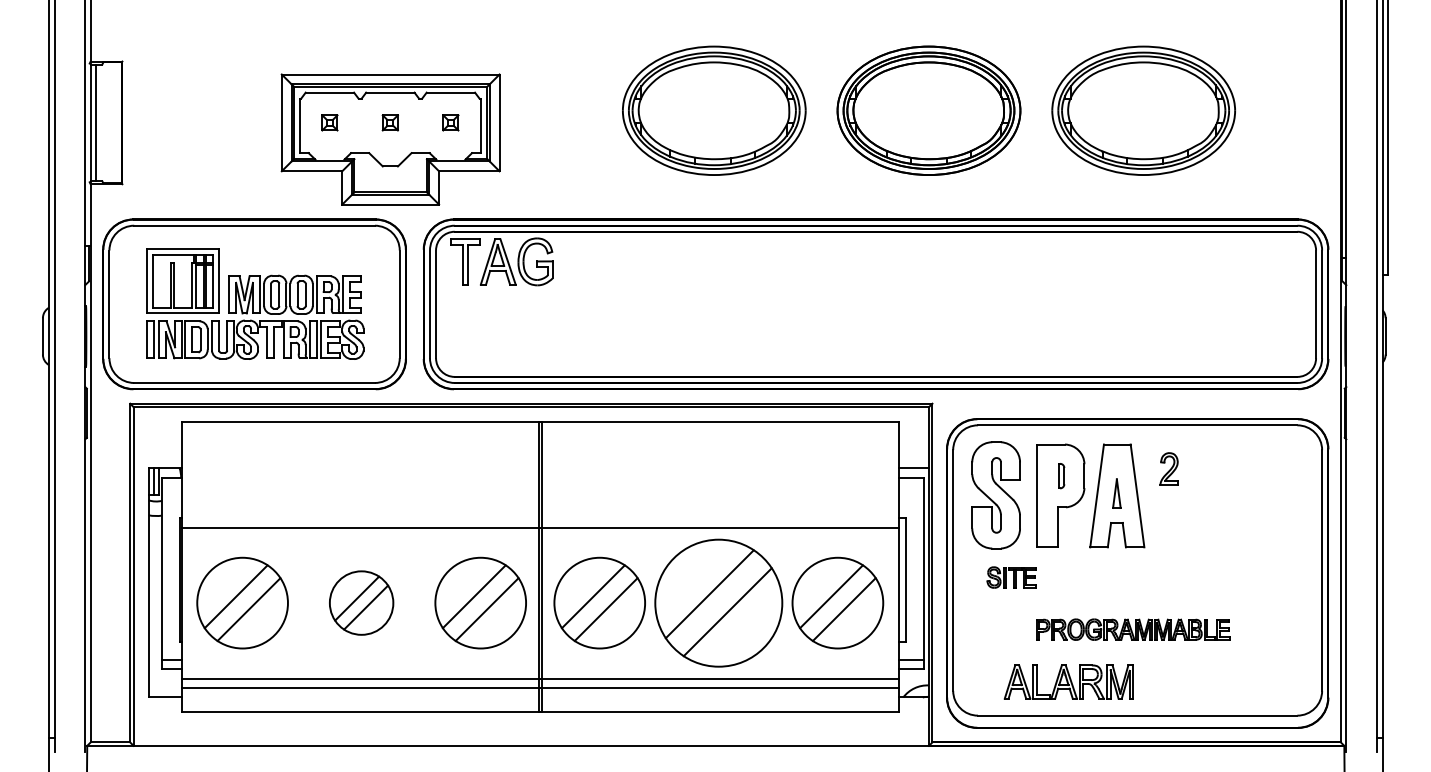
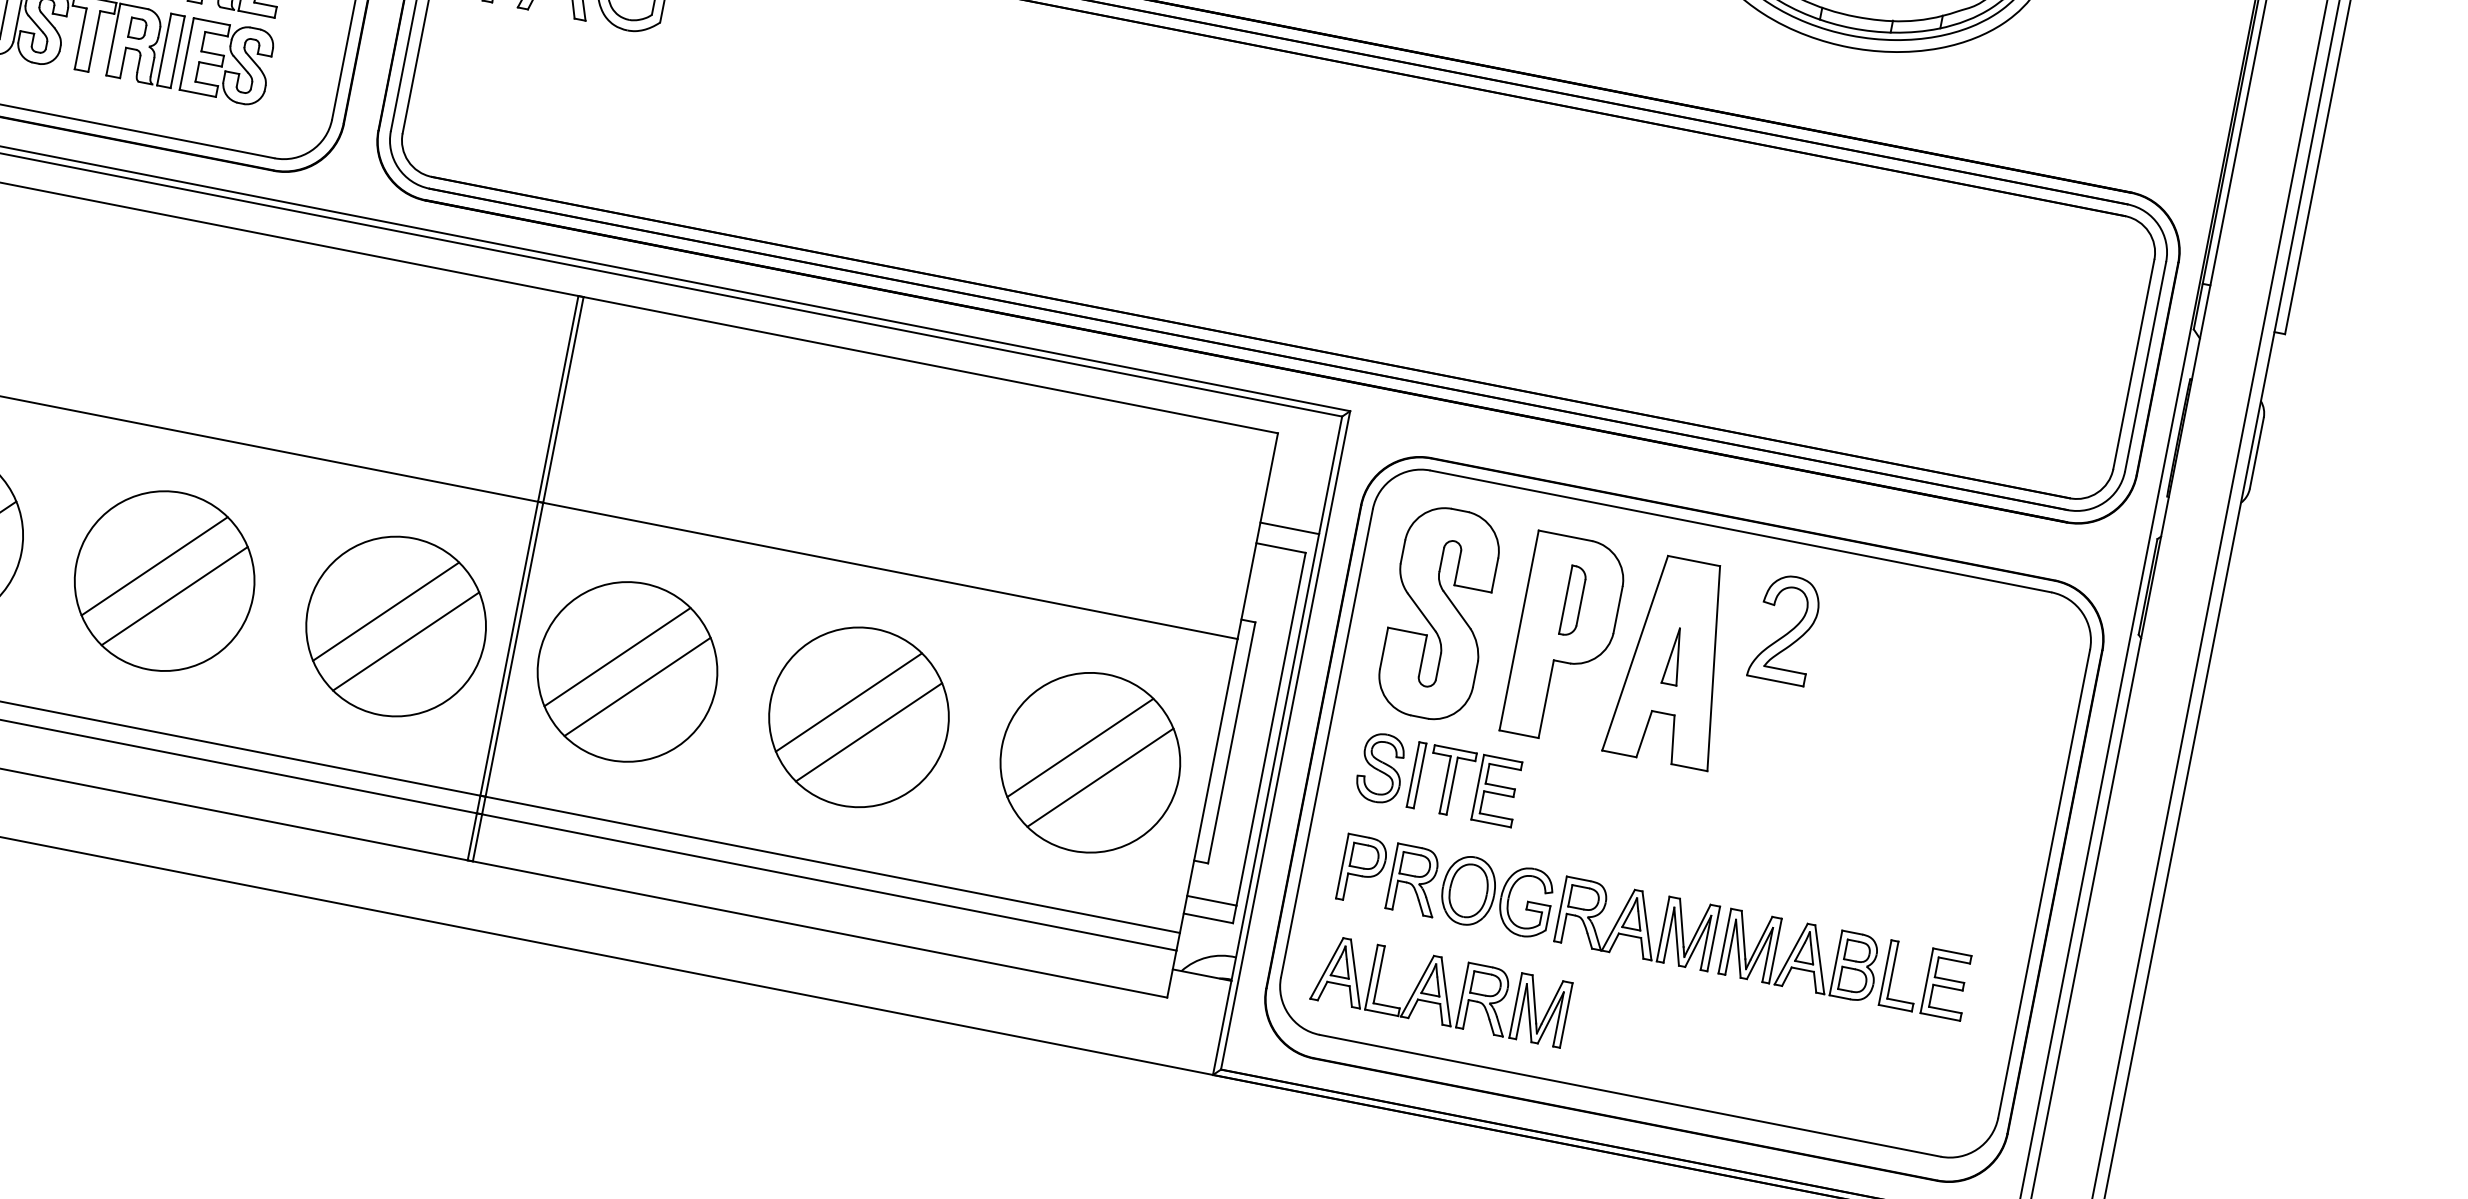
part: (1168, 468) -> (1784, 627), size x1.67
part: (1061, 475) -> (1573, 599), size x1.43
part: (1011, 577) -> (1437, 779), size x1.67
part: (361, 602) -> (164, 579), size x1.43
part: (718, 602) -> (858, 715), size x0.71
part: (1133, 629) -> (1654, 926), size x1.67
part: (1068, 681) -> (1440, 989), moved

